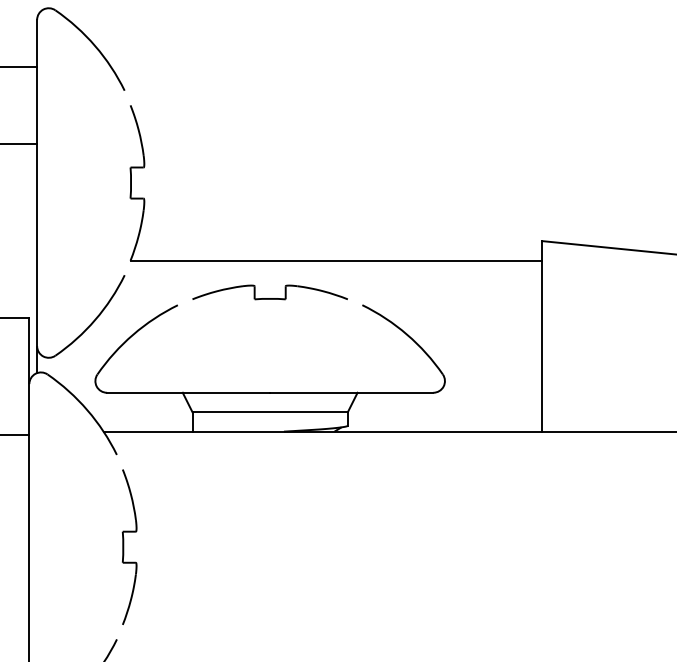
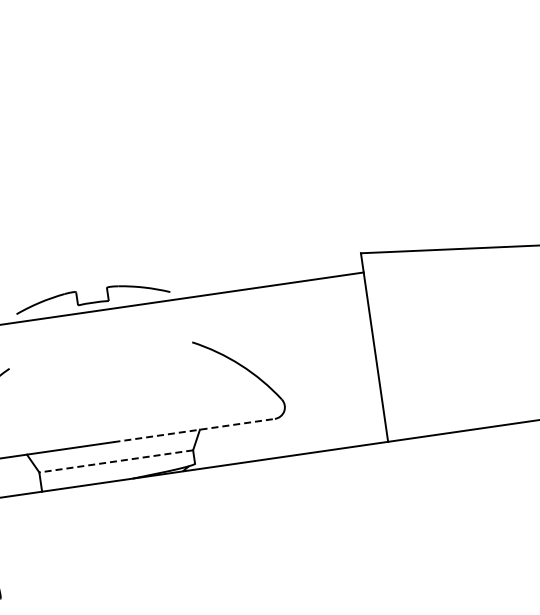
part: (269, 292) -> (91, 296), moved
line: (351, 392) -> (193, 430), solid -> dashed
line: (270, 412) -> (116, 461), solid -> dashed

